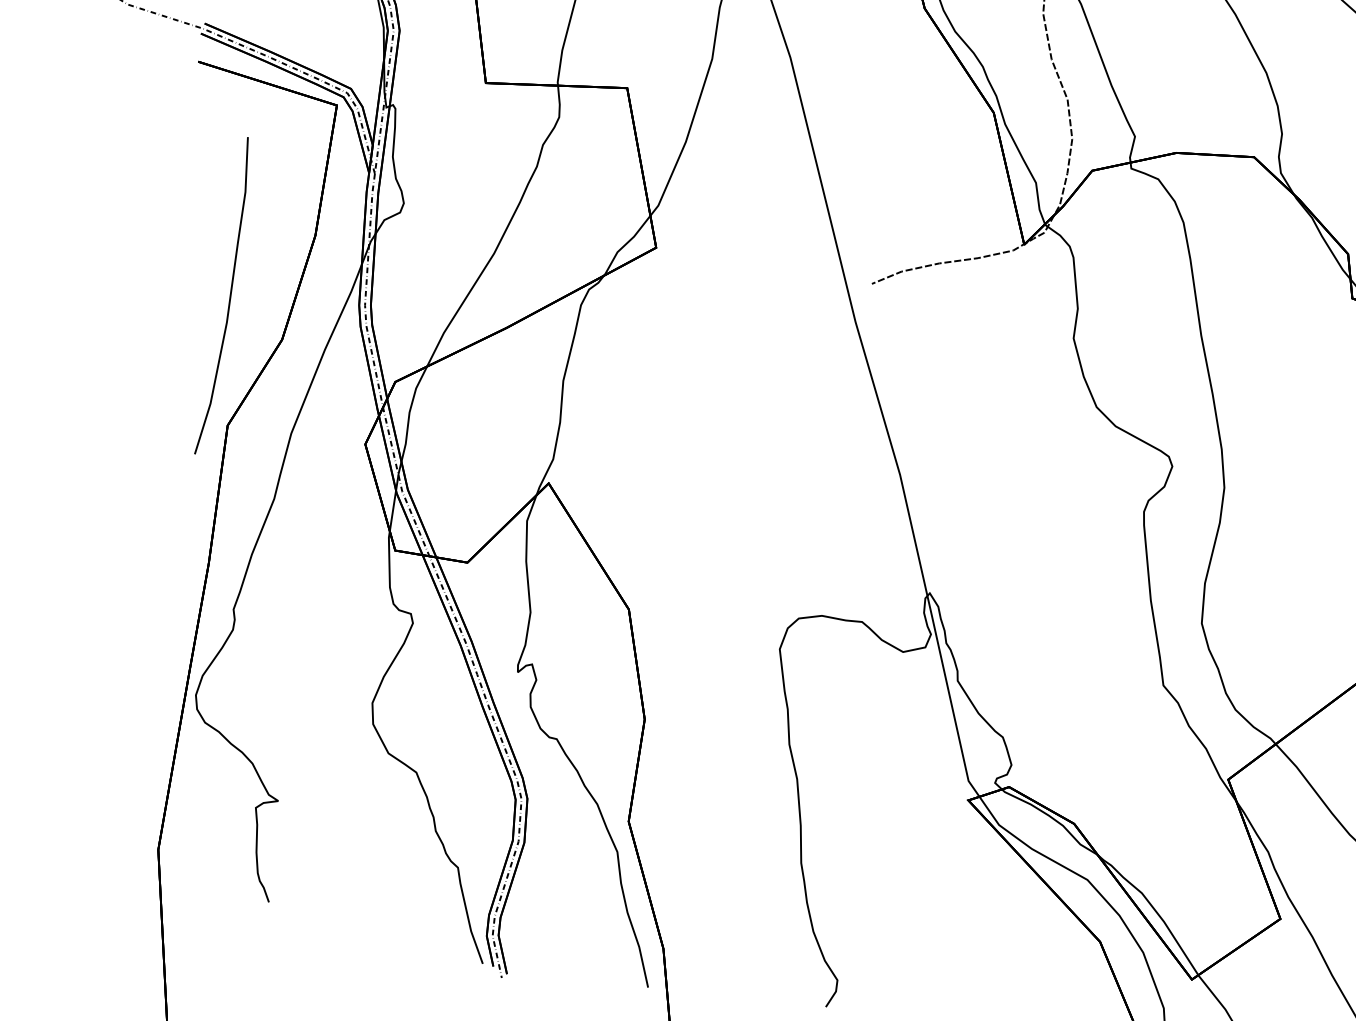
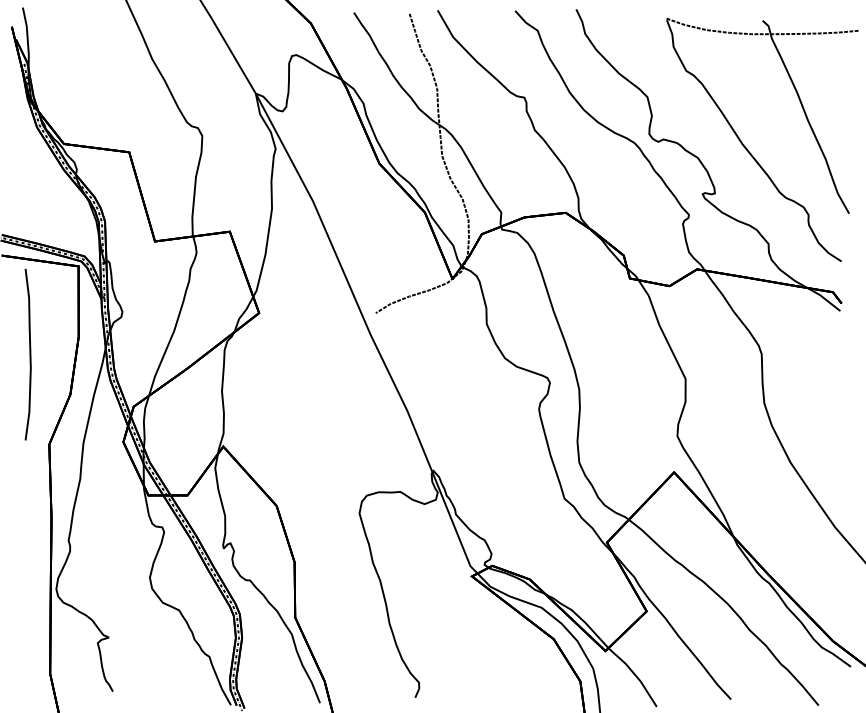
curve: (228, 296) -> (29, 354), moved

